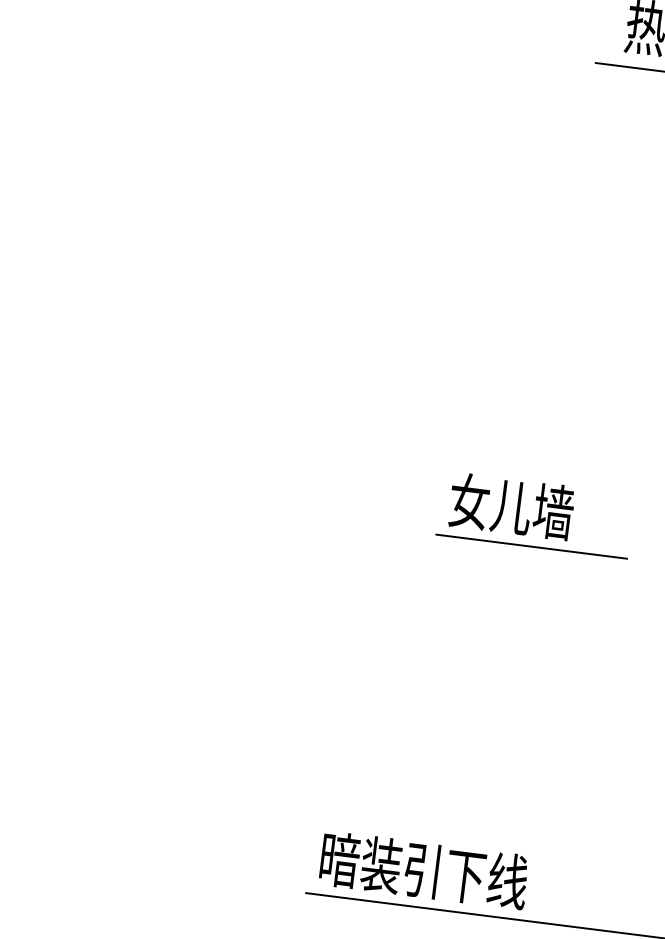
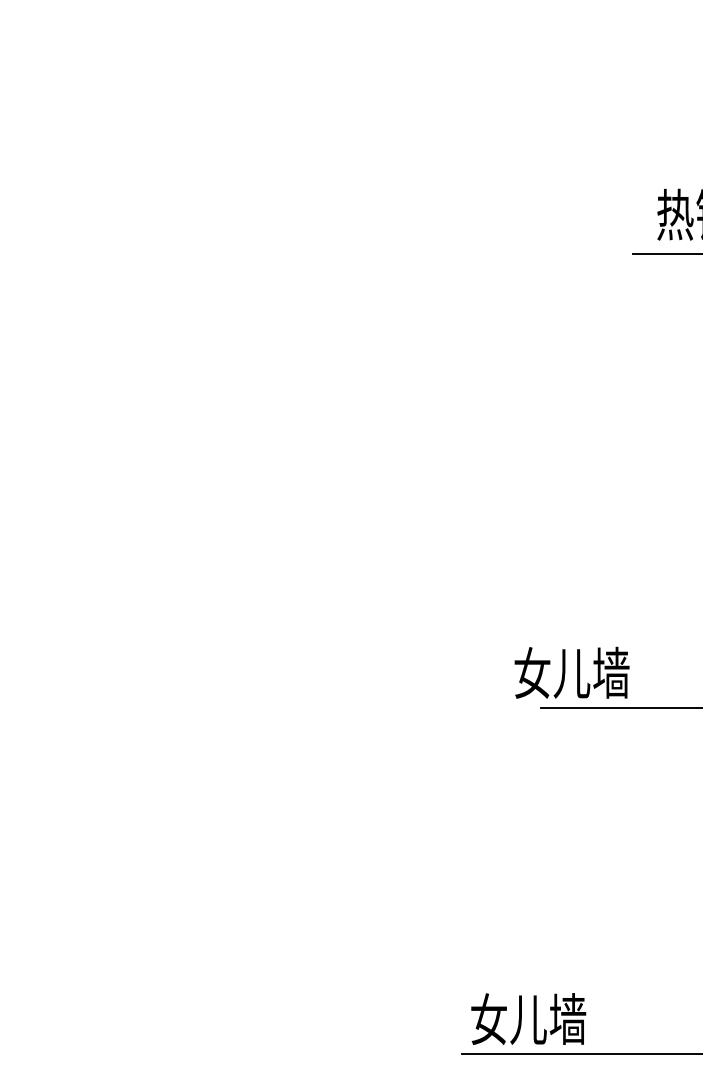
text: (511, 506) -> (571, 672), moved
text: (424, 869) -> (568, 1018), 暗装引下线 -> 女儿墙

